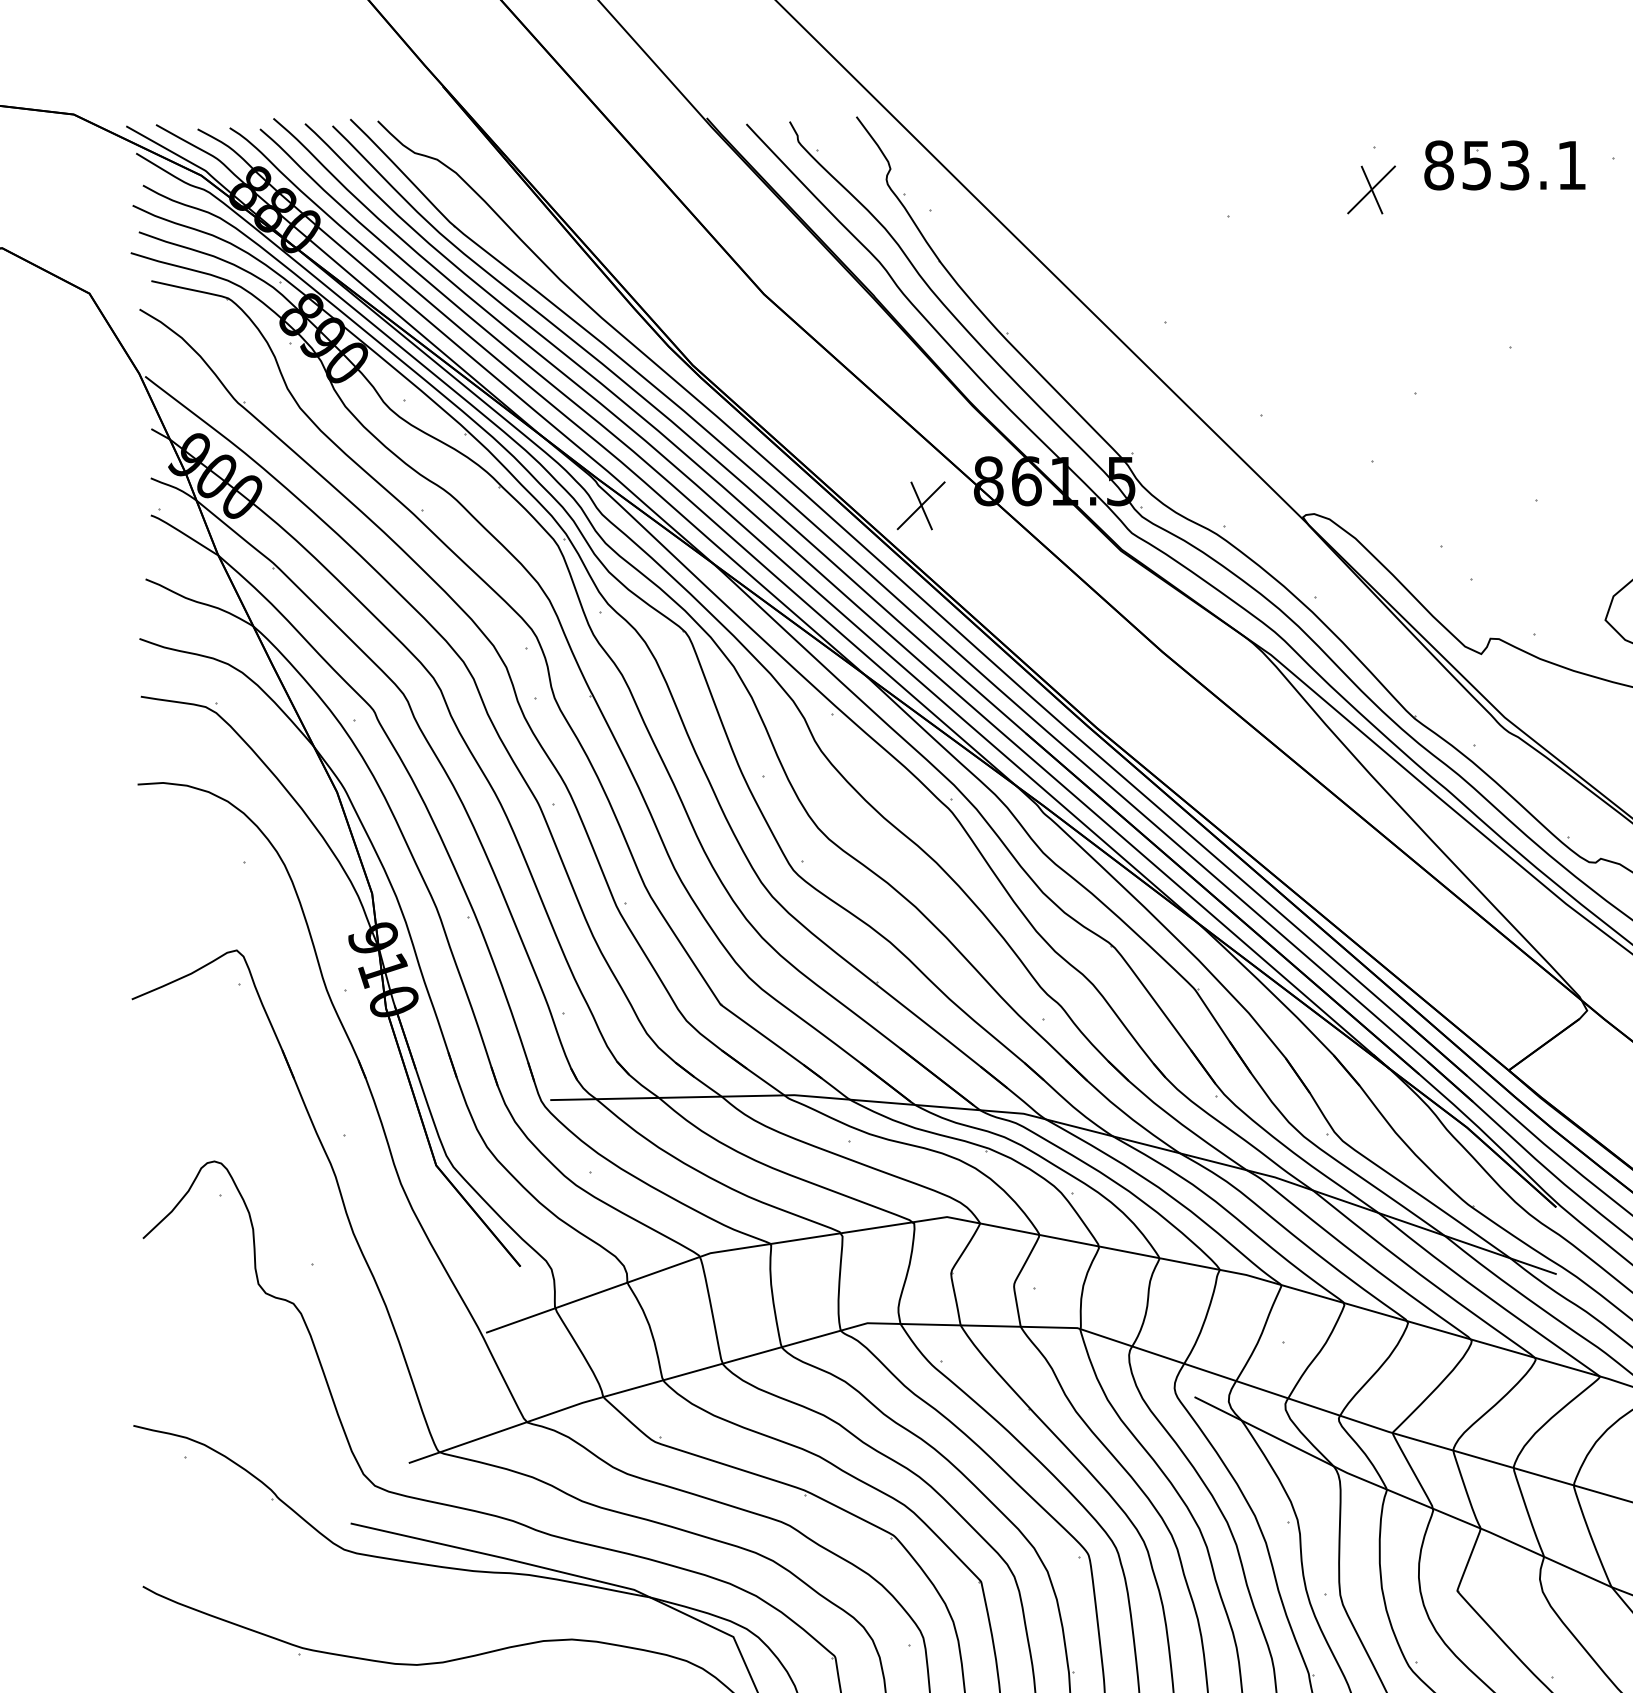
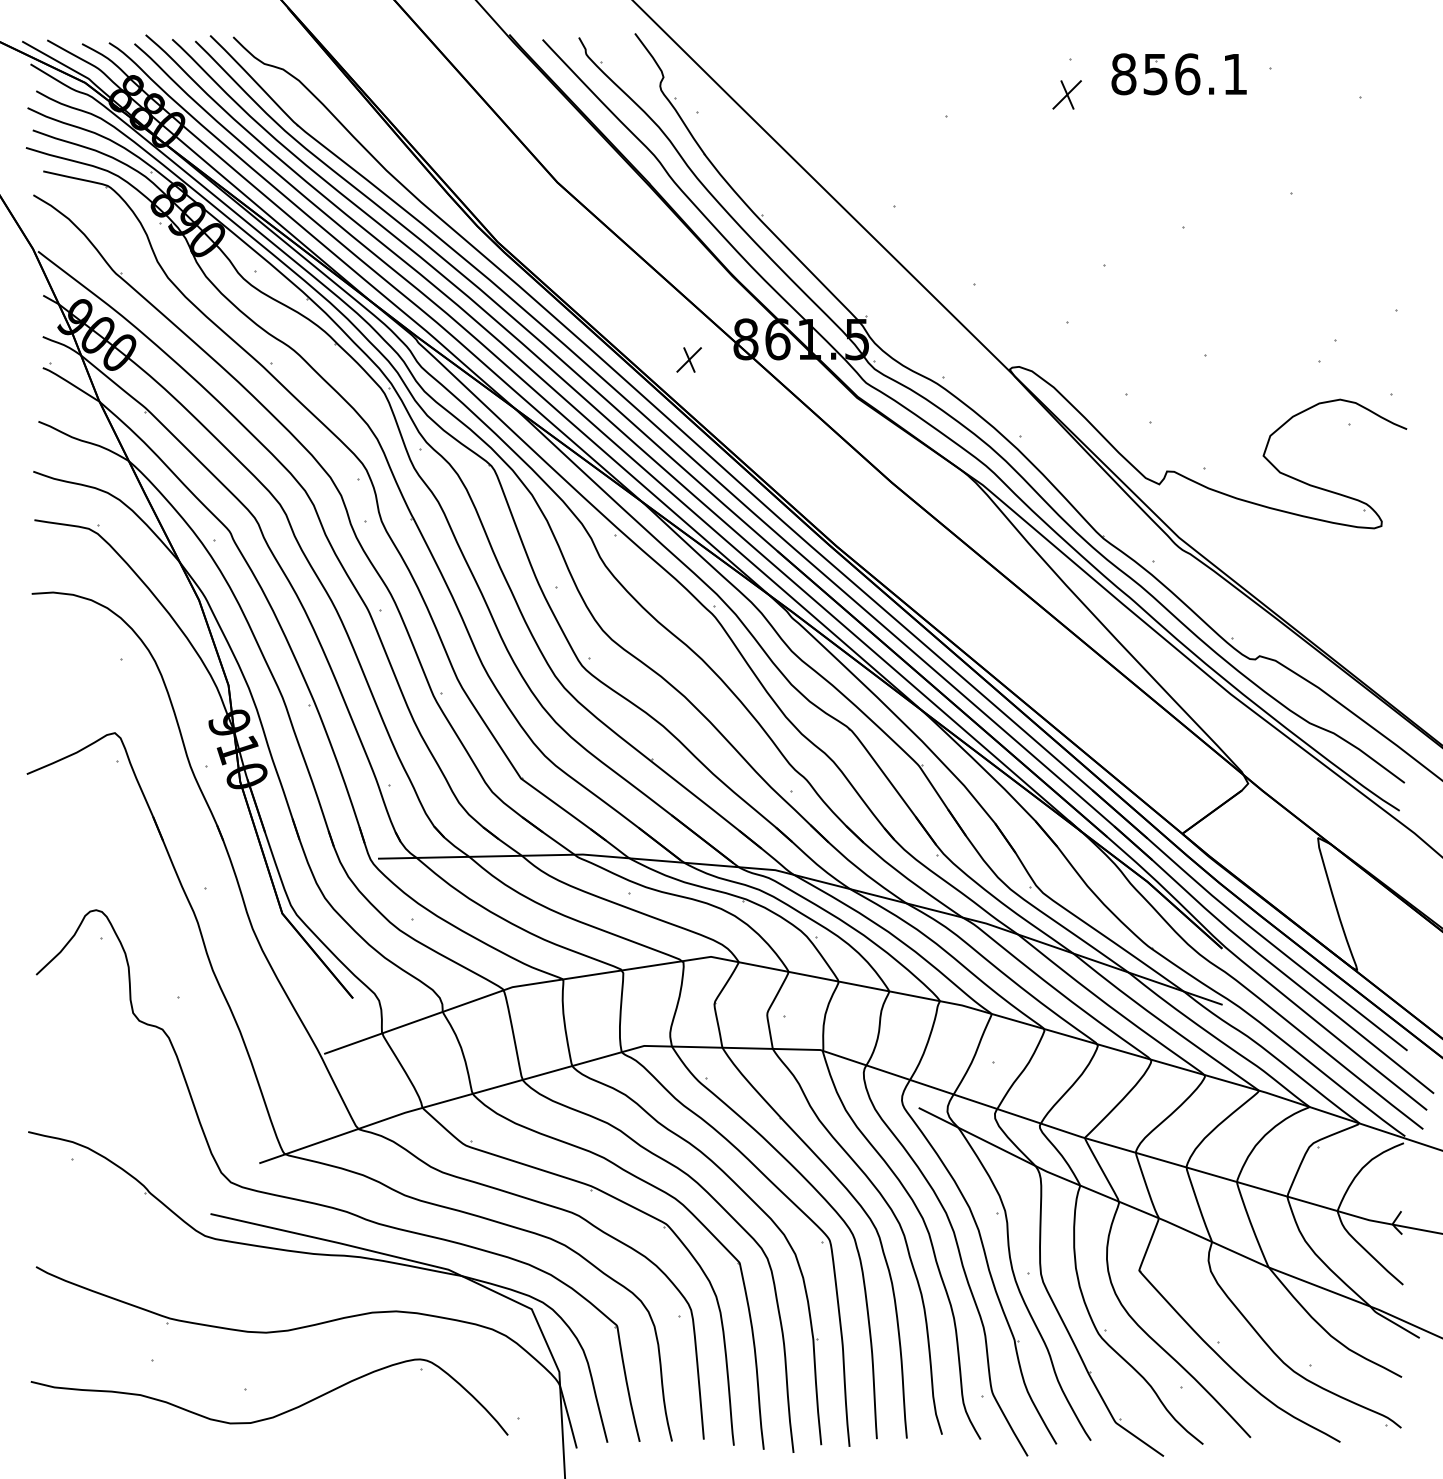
text: (1514, 165) -> (1187, 74), 853.1 -> 856.1
part: (1370, 189) -> (1066, 94), size x0.7
part: (920, 505) -> (688, 359), size x0.6

